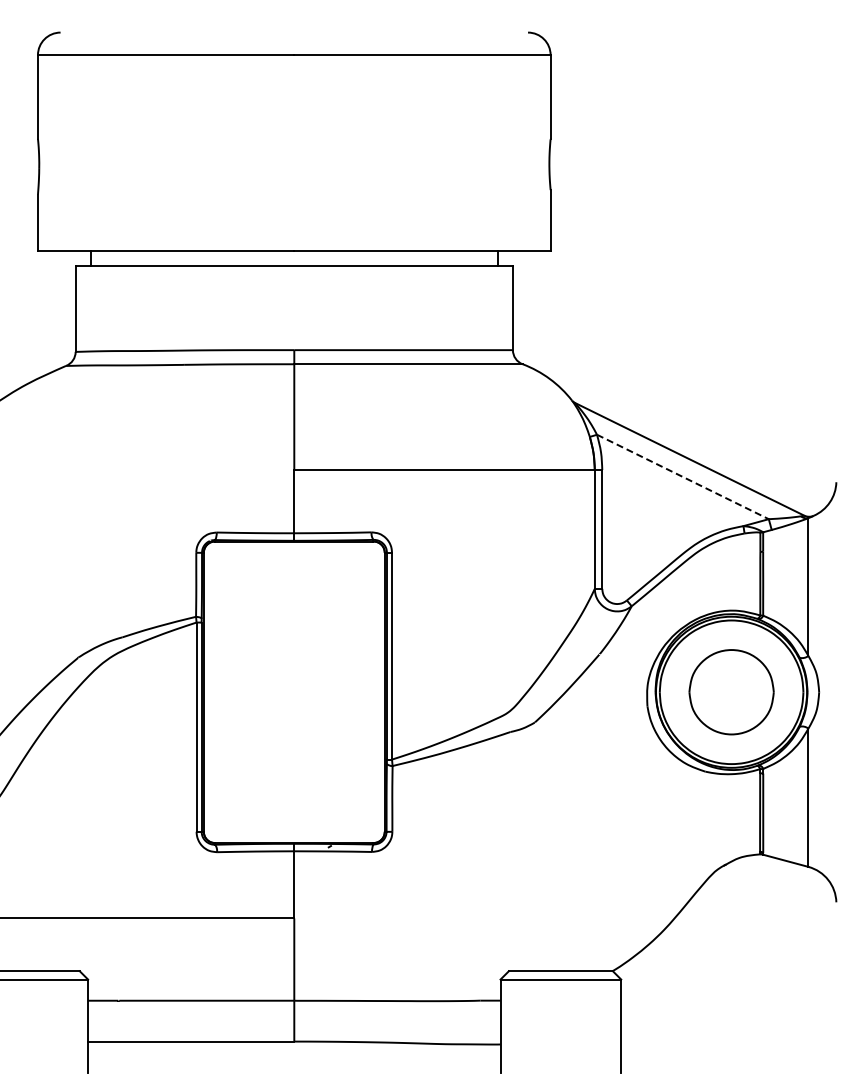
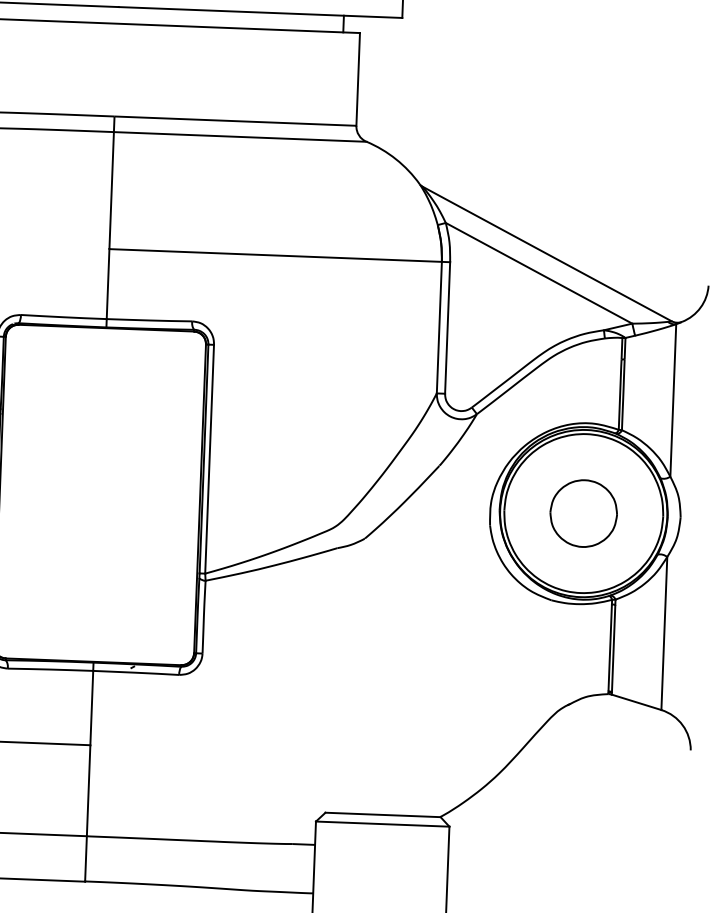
line: (682, 476) -> (538, 272), dashed -> solid
part: (731, 692) -> (583, 513), size x0.71

